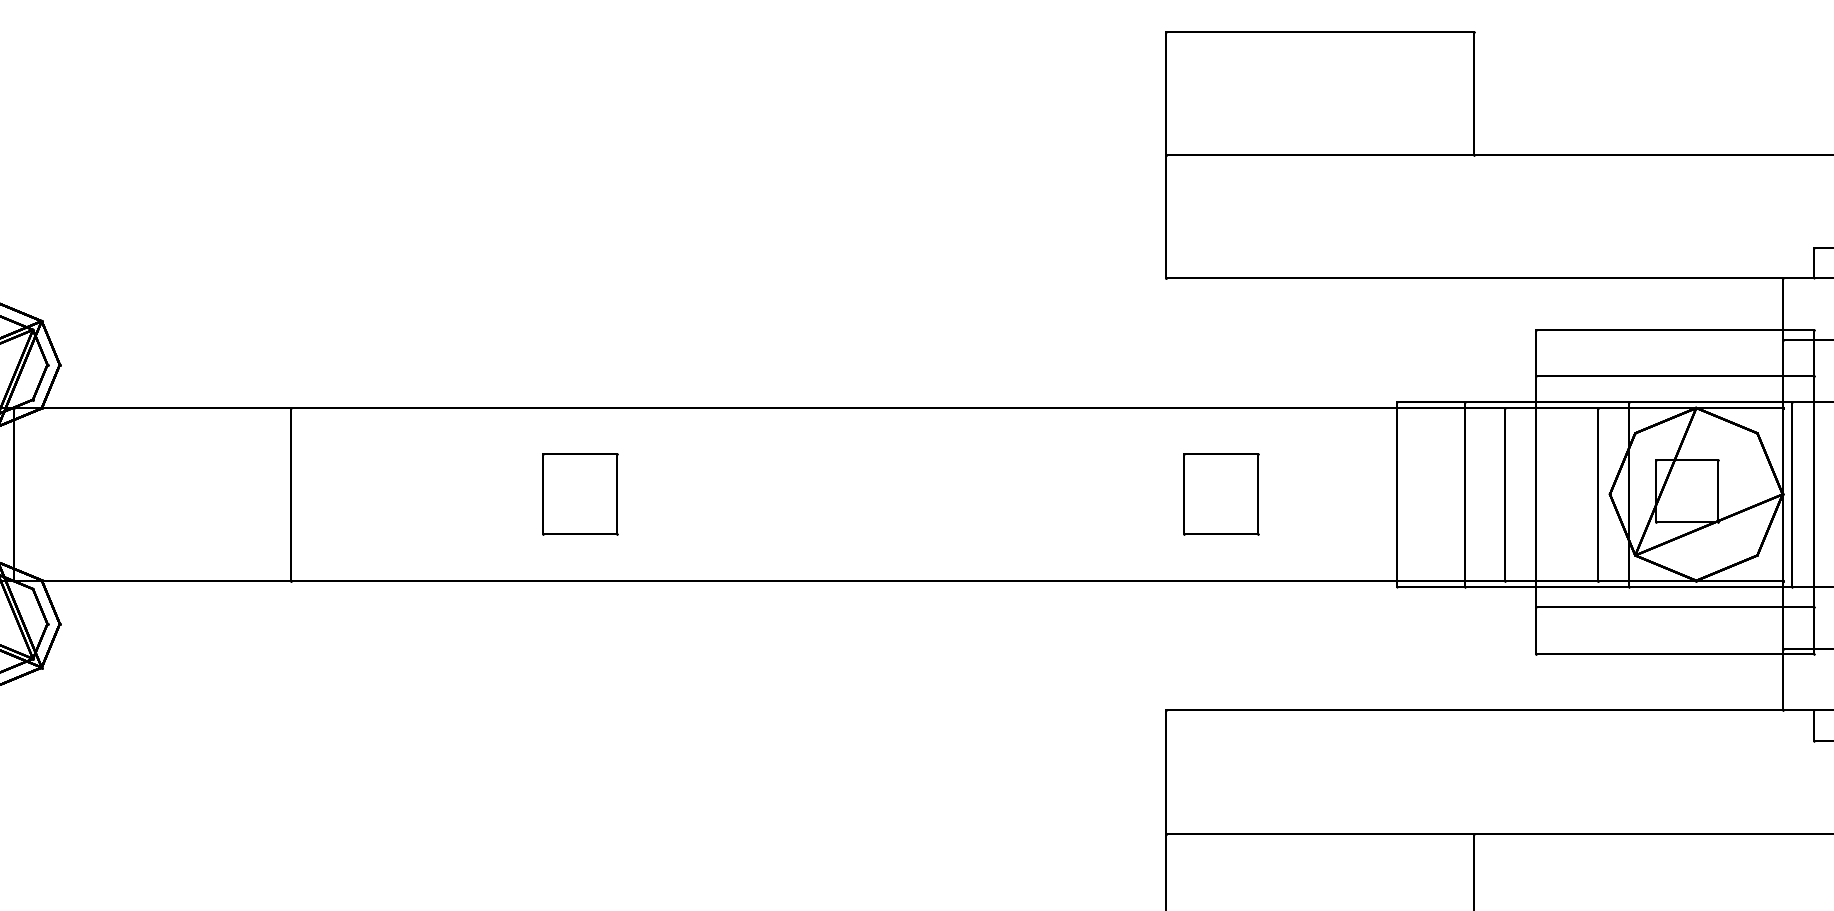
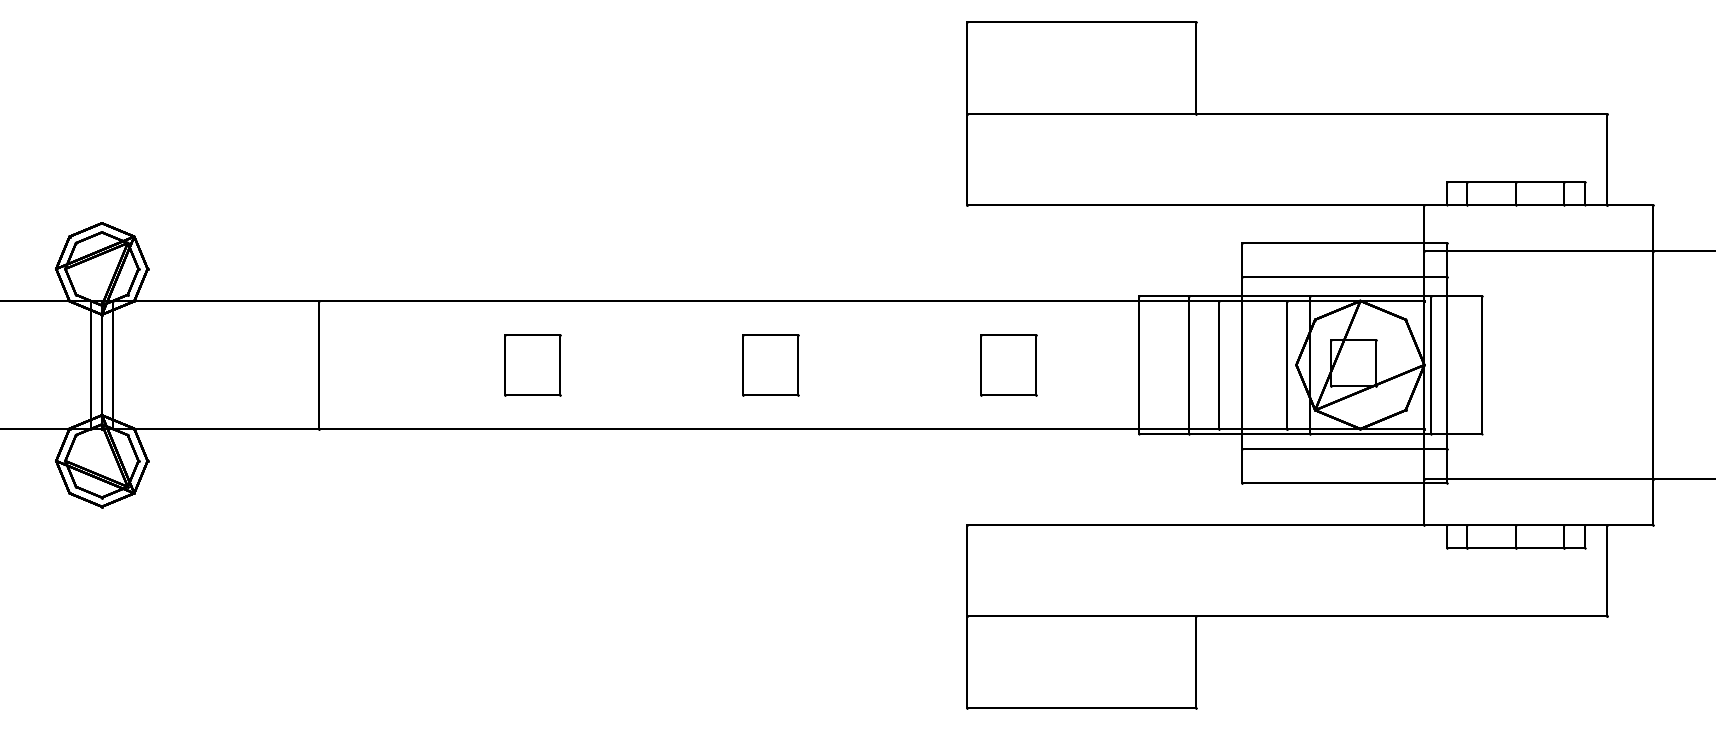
part: (900, 495) -> (770, 365), added

